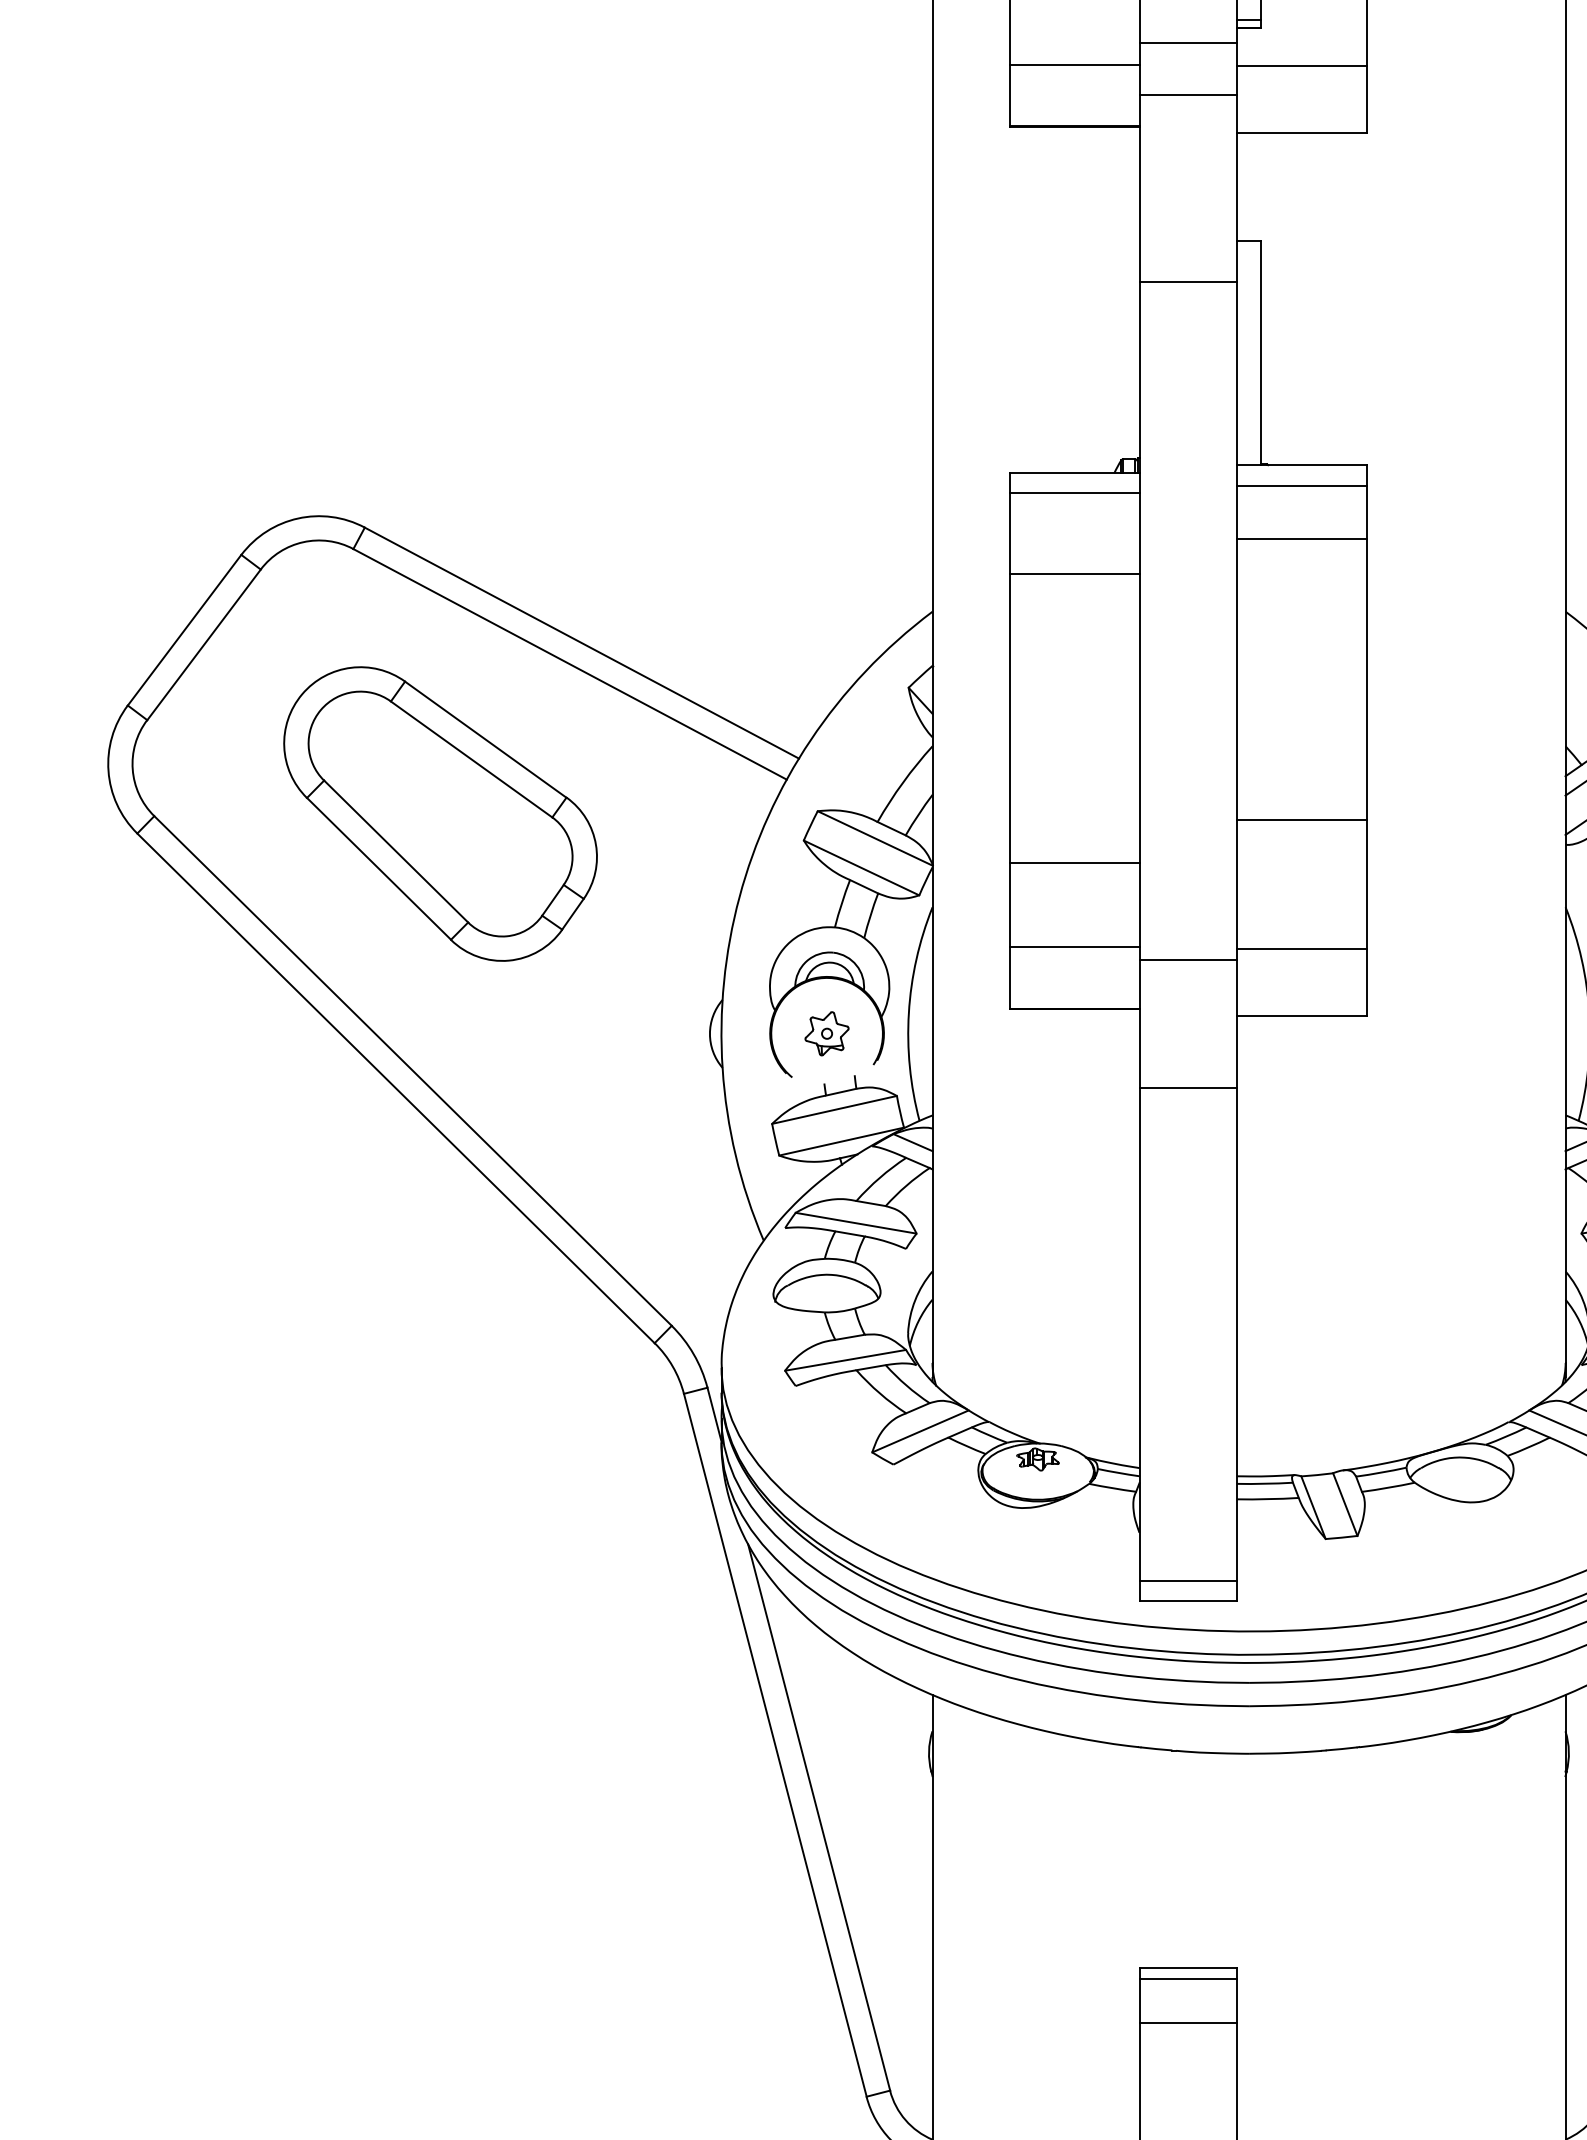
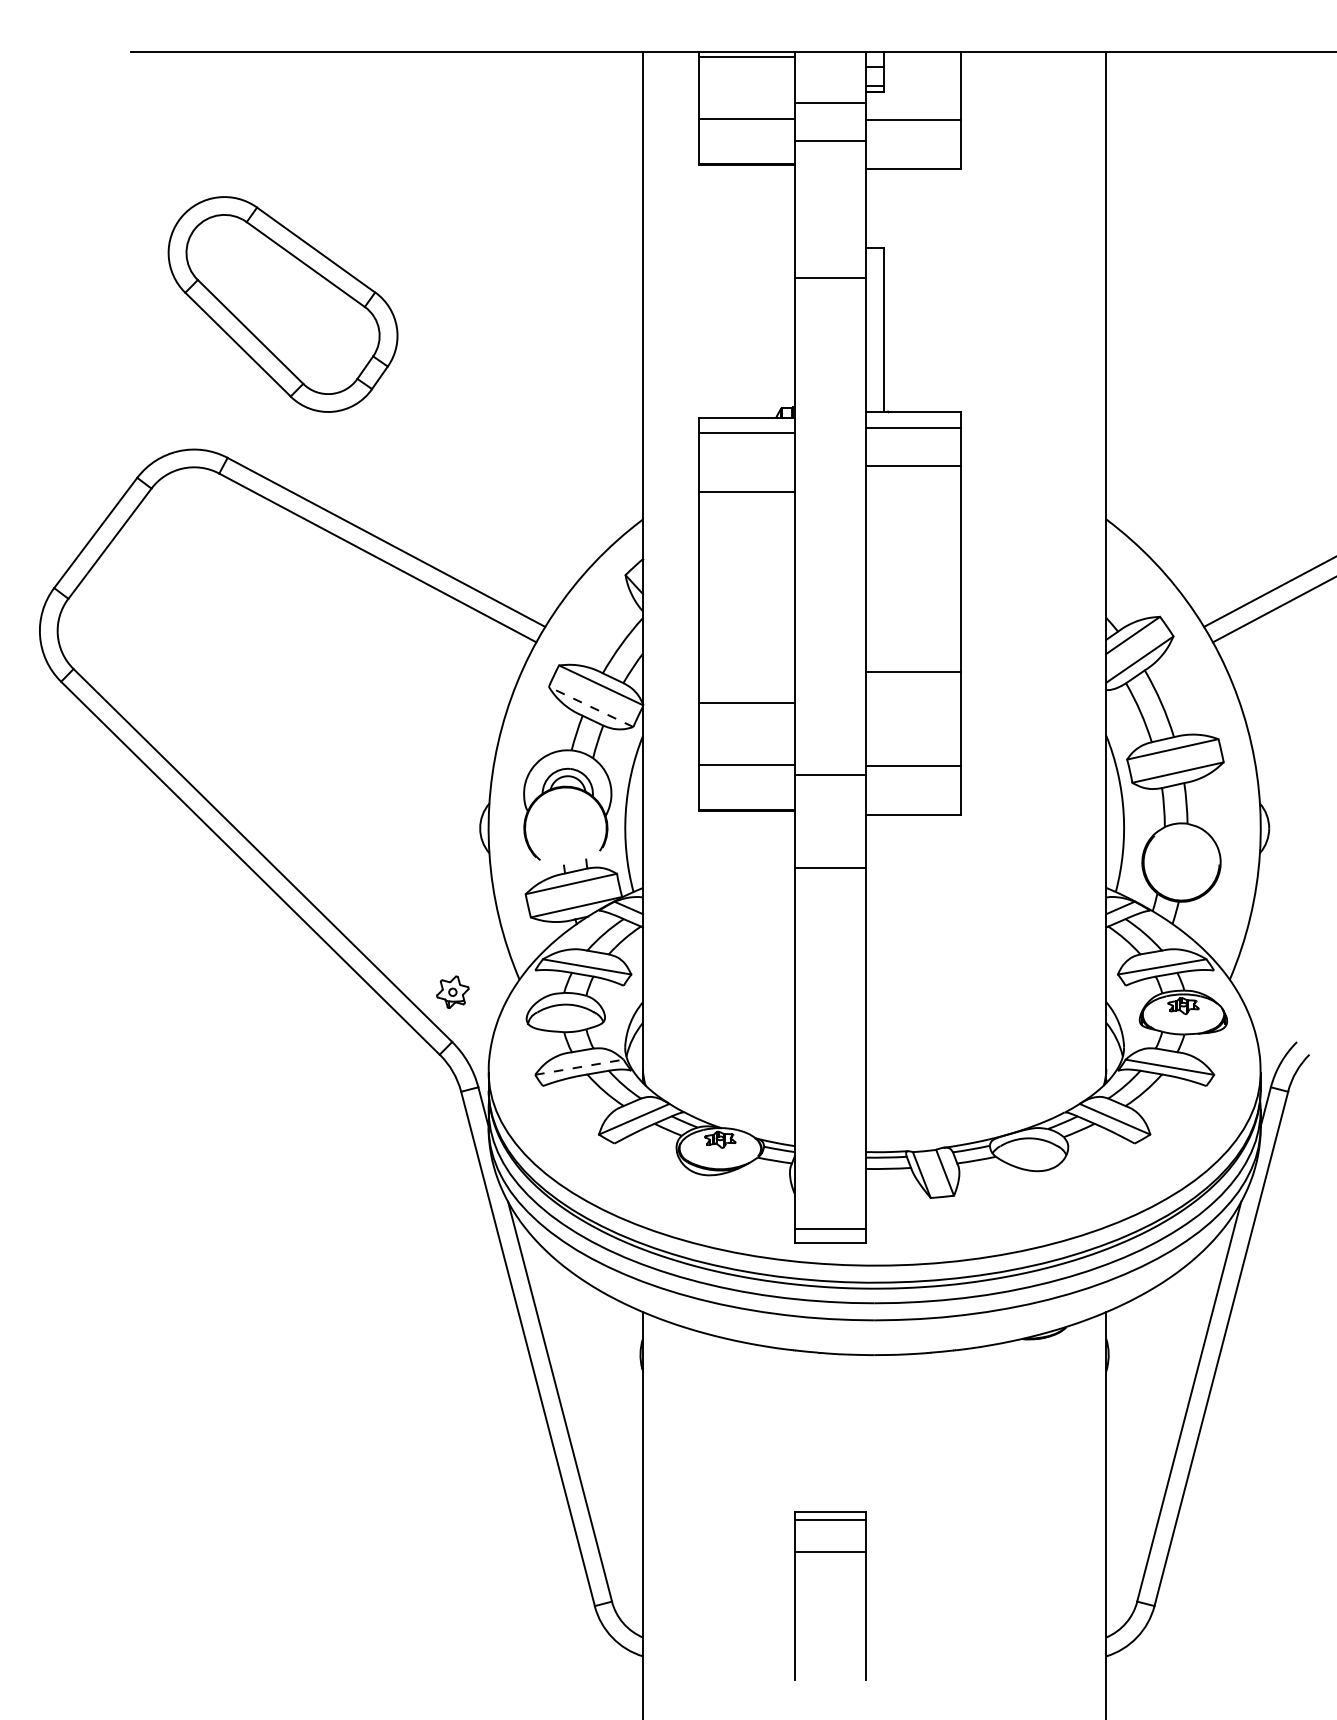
part: (439, 814) -> (282, 304), moved
line: (862, 867) -> (591, 706), solid -> dashed
part: (826, 1032) -> (452, 991), moved
line: (845, 1360) -> (579, 1067), solid -> dashed

